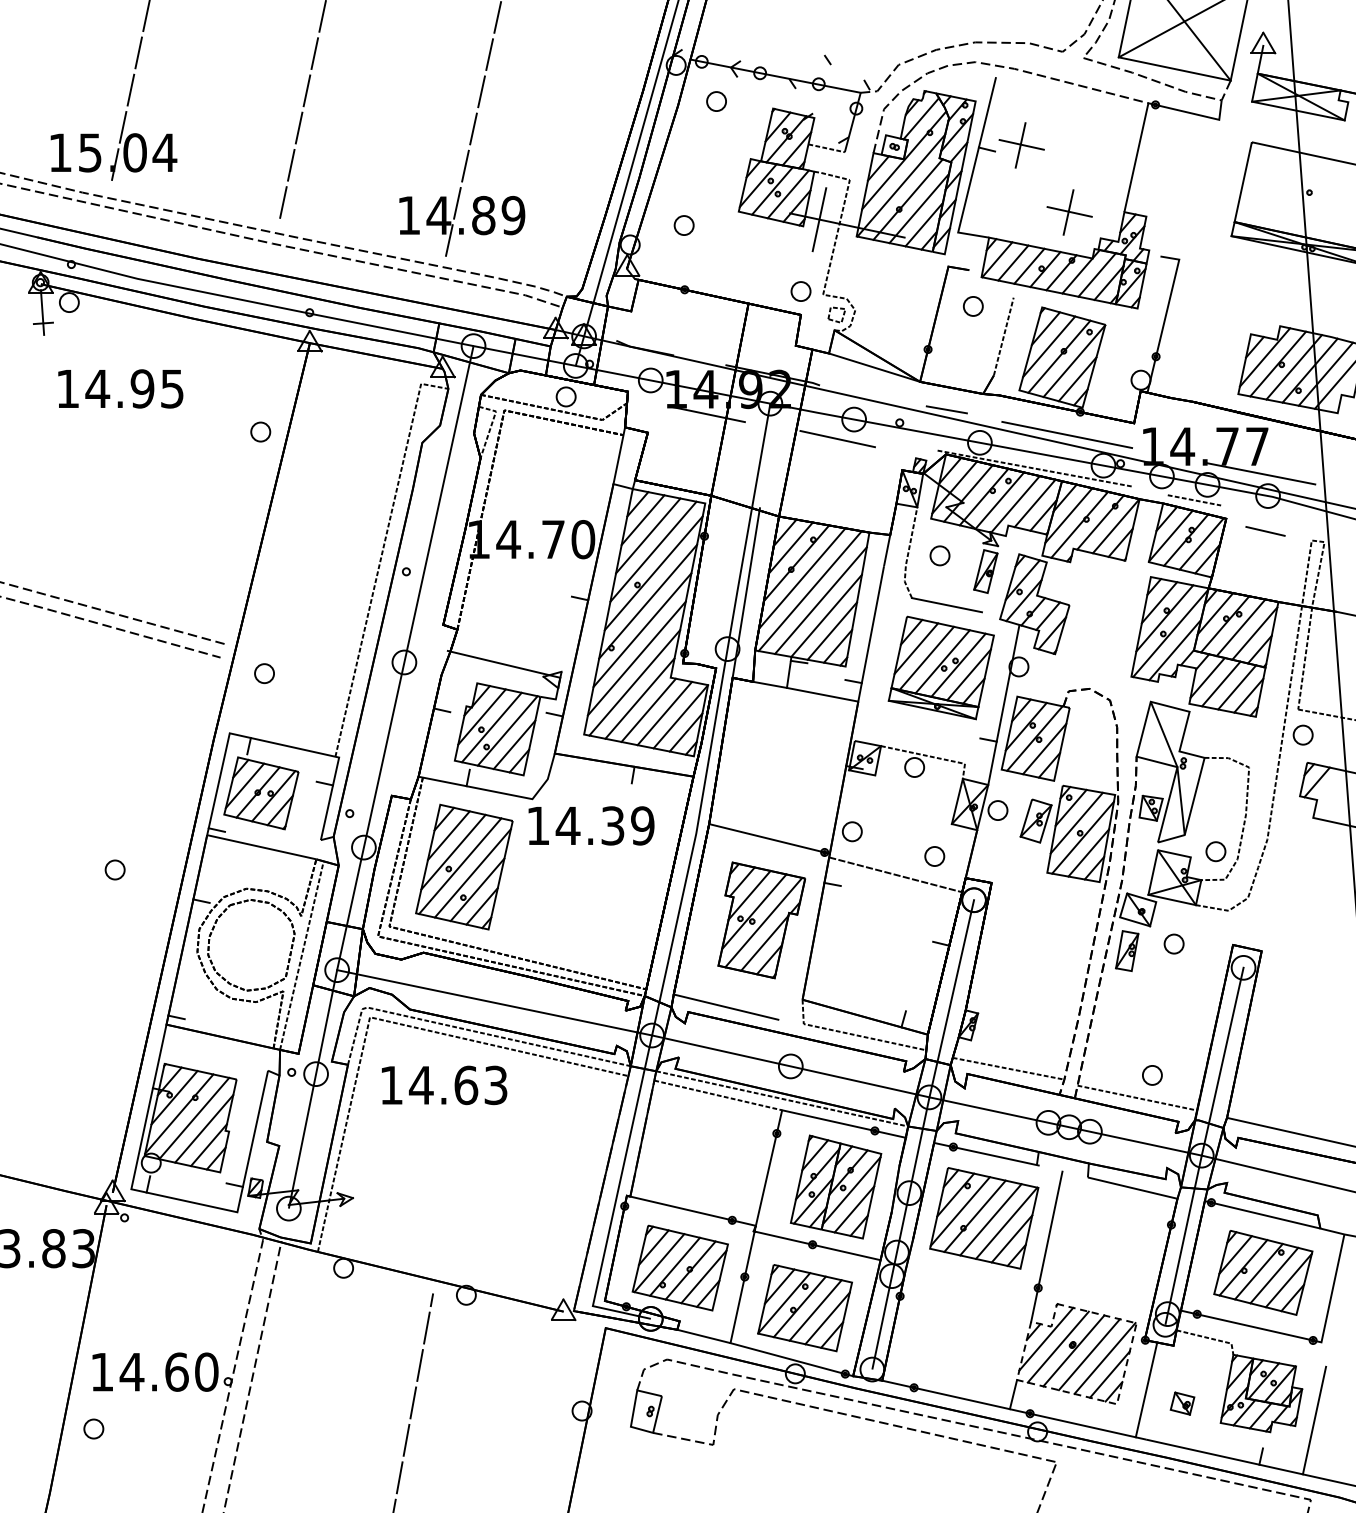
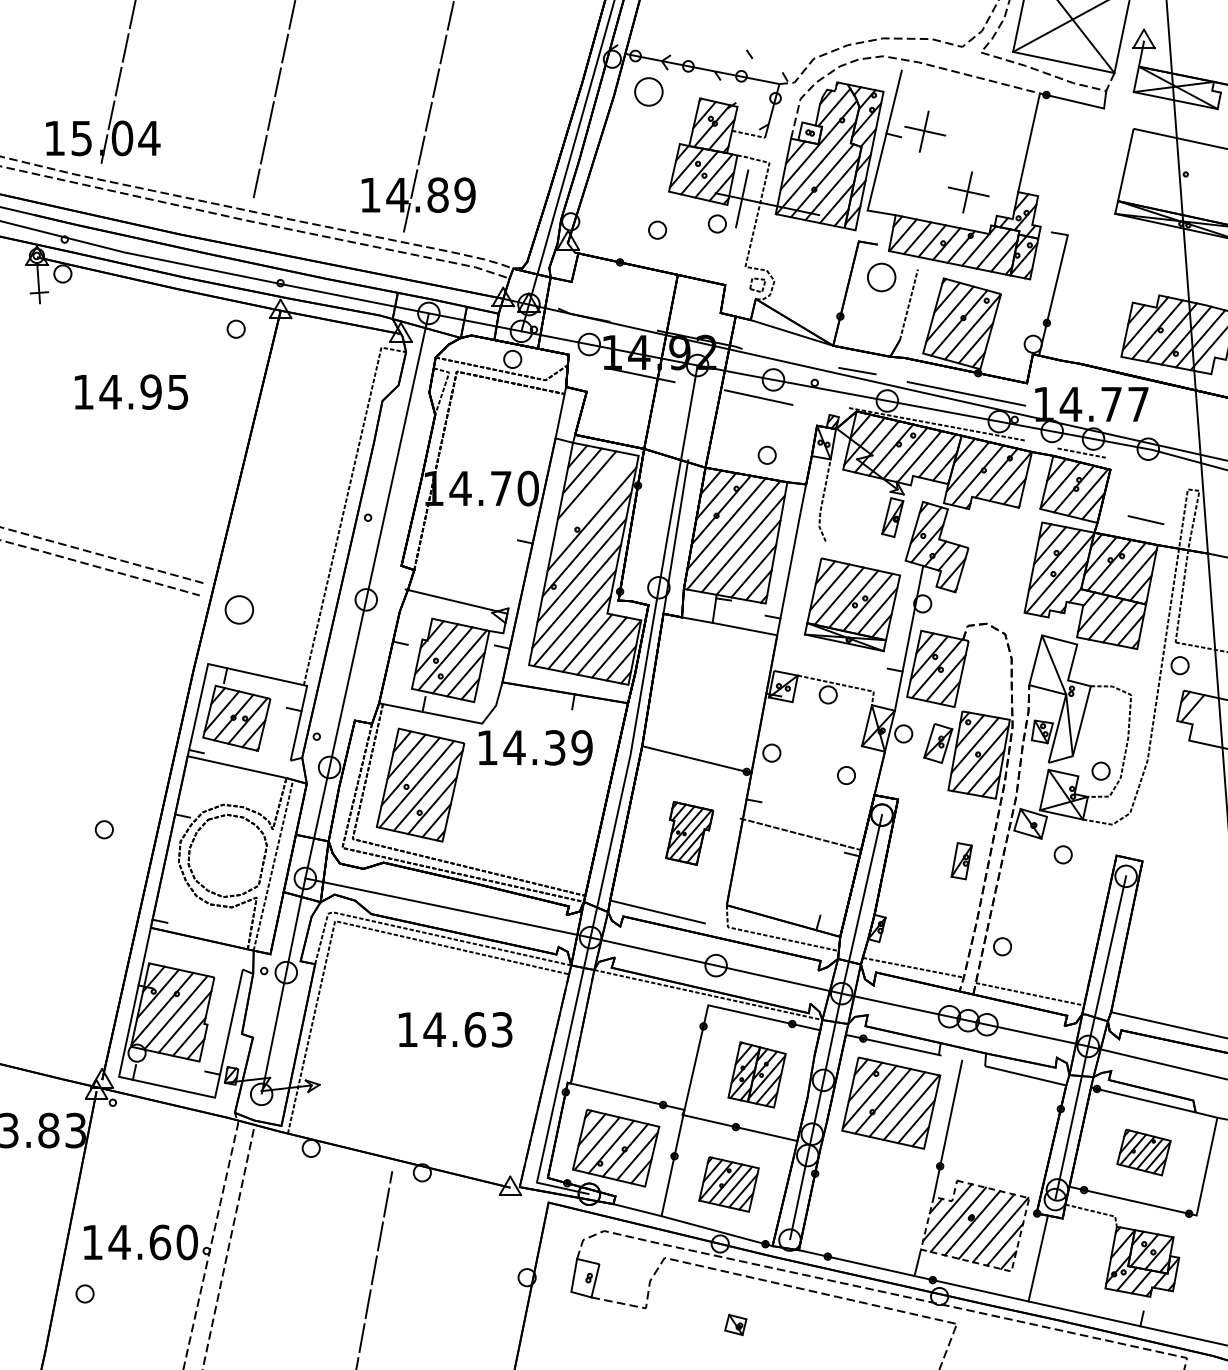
part: (716, 101) -> (648, 91), size x1.6
part: (684, 224) -> (657, 229), moved
part: (800, 290) -> (716, 223), moved
part: (972, 306) -> (880, 277), size x1.6
text: (120, 388) -> (131, 391), moved
part: (259, 431) -> (235, 328), moved
line: (1260, 473) -> (1141, 428), removed
line: (1264, 531) -> (1145, 520), moved
line: (653, 551) -> (591, 499), removed
part: (939, 554) -> (766, 454), moved
line: (946, 604) -> (857, 547), removed
part: (264, 673) -> (239, 609), size x1.6
part: (114, 869) -> (103, 829), moved
line: (895, 874) -> (799, 833), moved
part: (761, 920) -> (689, 833), size x0.6
part: (1126, 951) -> (961, 861), moved
part: (1152, 1075) -> (1002, 946), moved
text: (444, 1085) -> (455, 1029), moved
line: (718, 1094) -> (650, 991), removed
part: (835, 1186) -> (756, 1074), size x0.7
part: (1262, 1272) -> (1143, 1152), size x0.6
part: (804, 1308) -> (728, 1184), size x0.7
part: (1182, 1403) -> (735, 1324), moved
line: (1313, 1420) -> (1189, 1286), removed

